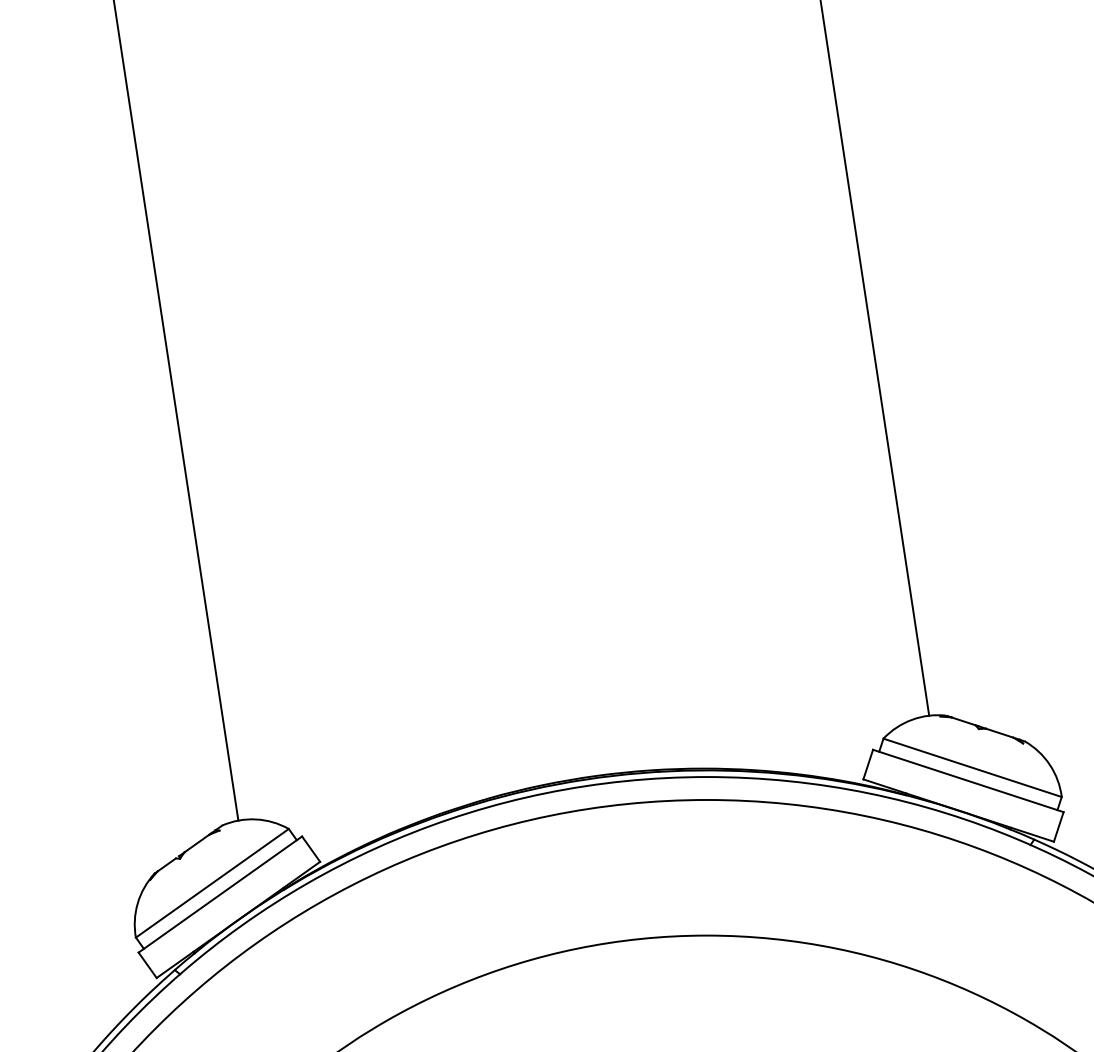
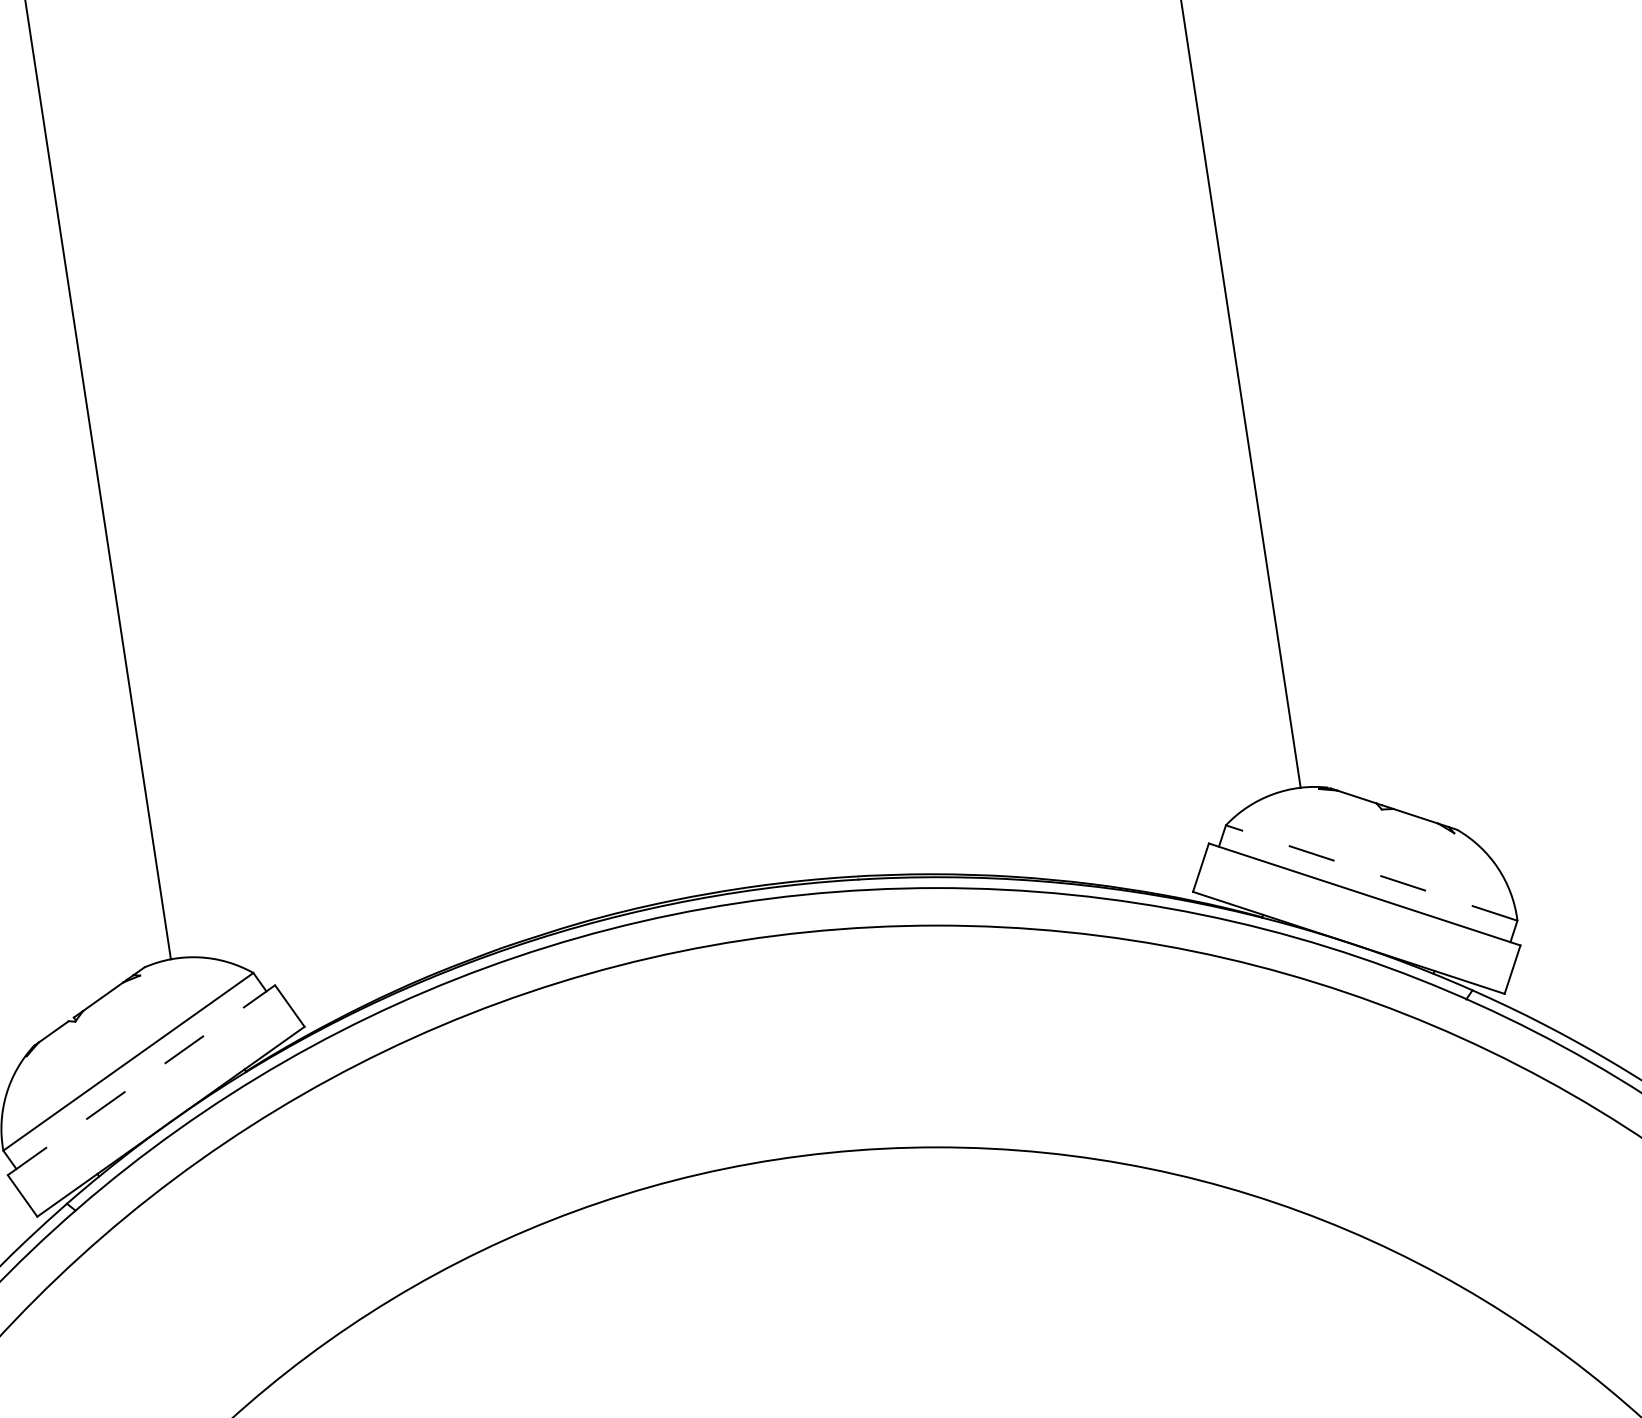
line: (972, 767) -> (1371, 872), solid -> dashed
line: (220, 894) -> (141, 1080), solid -> dashed

